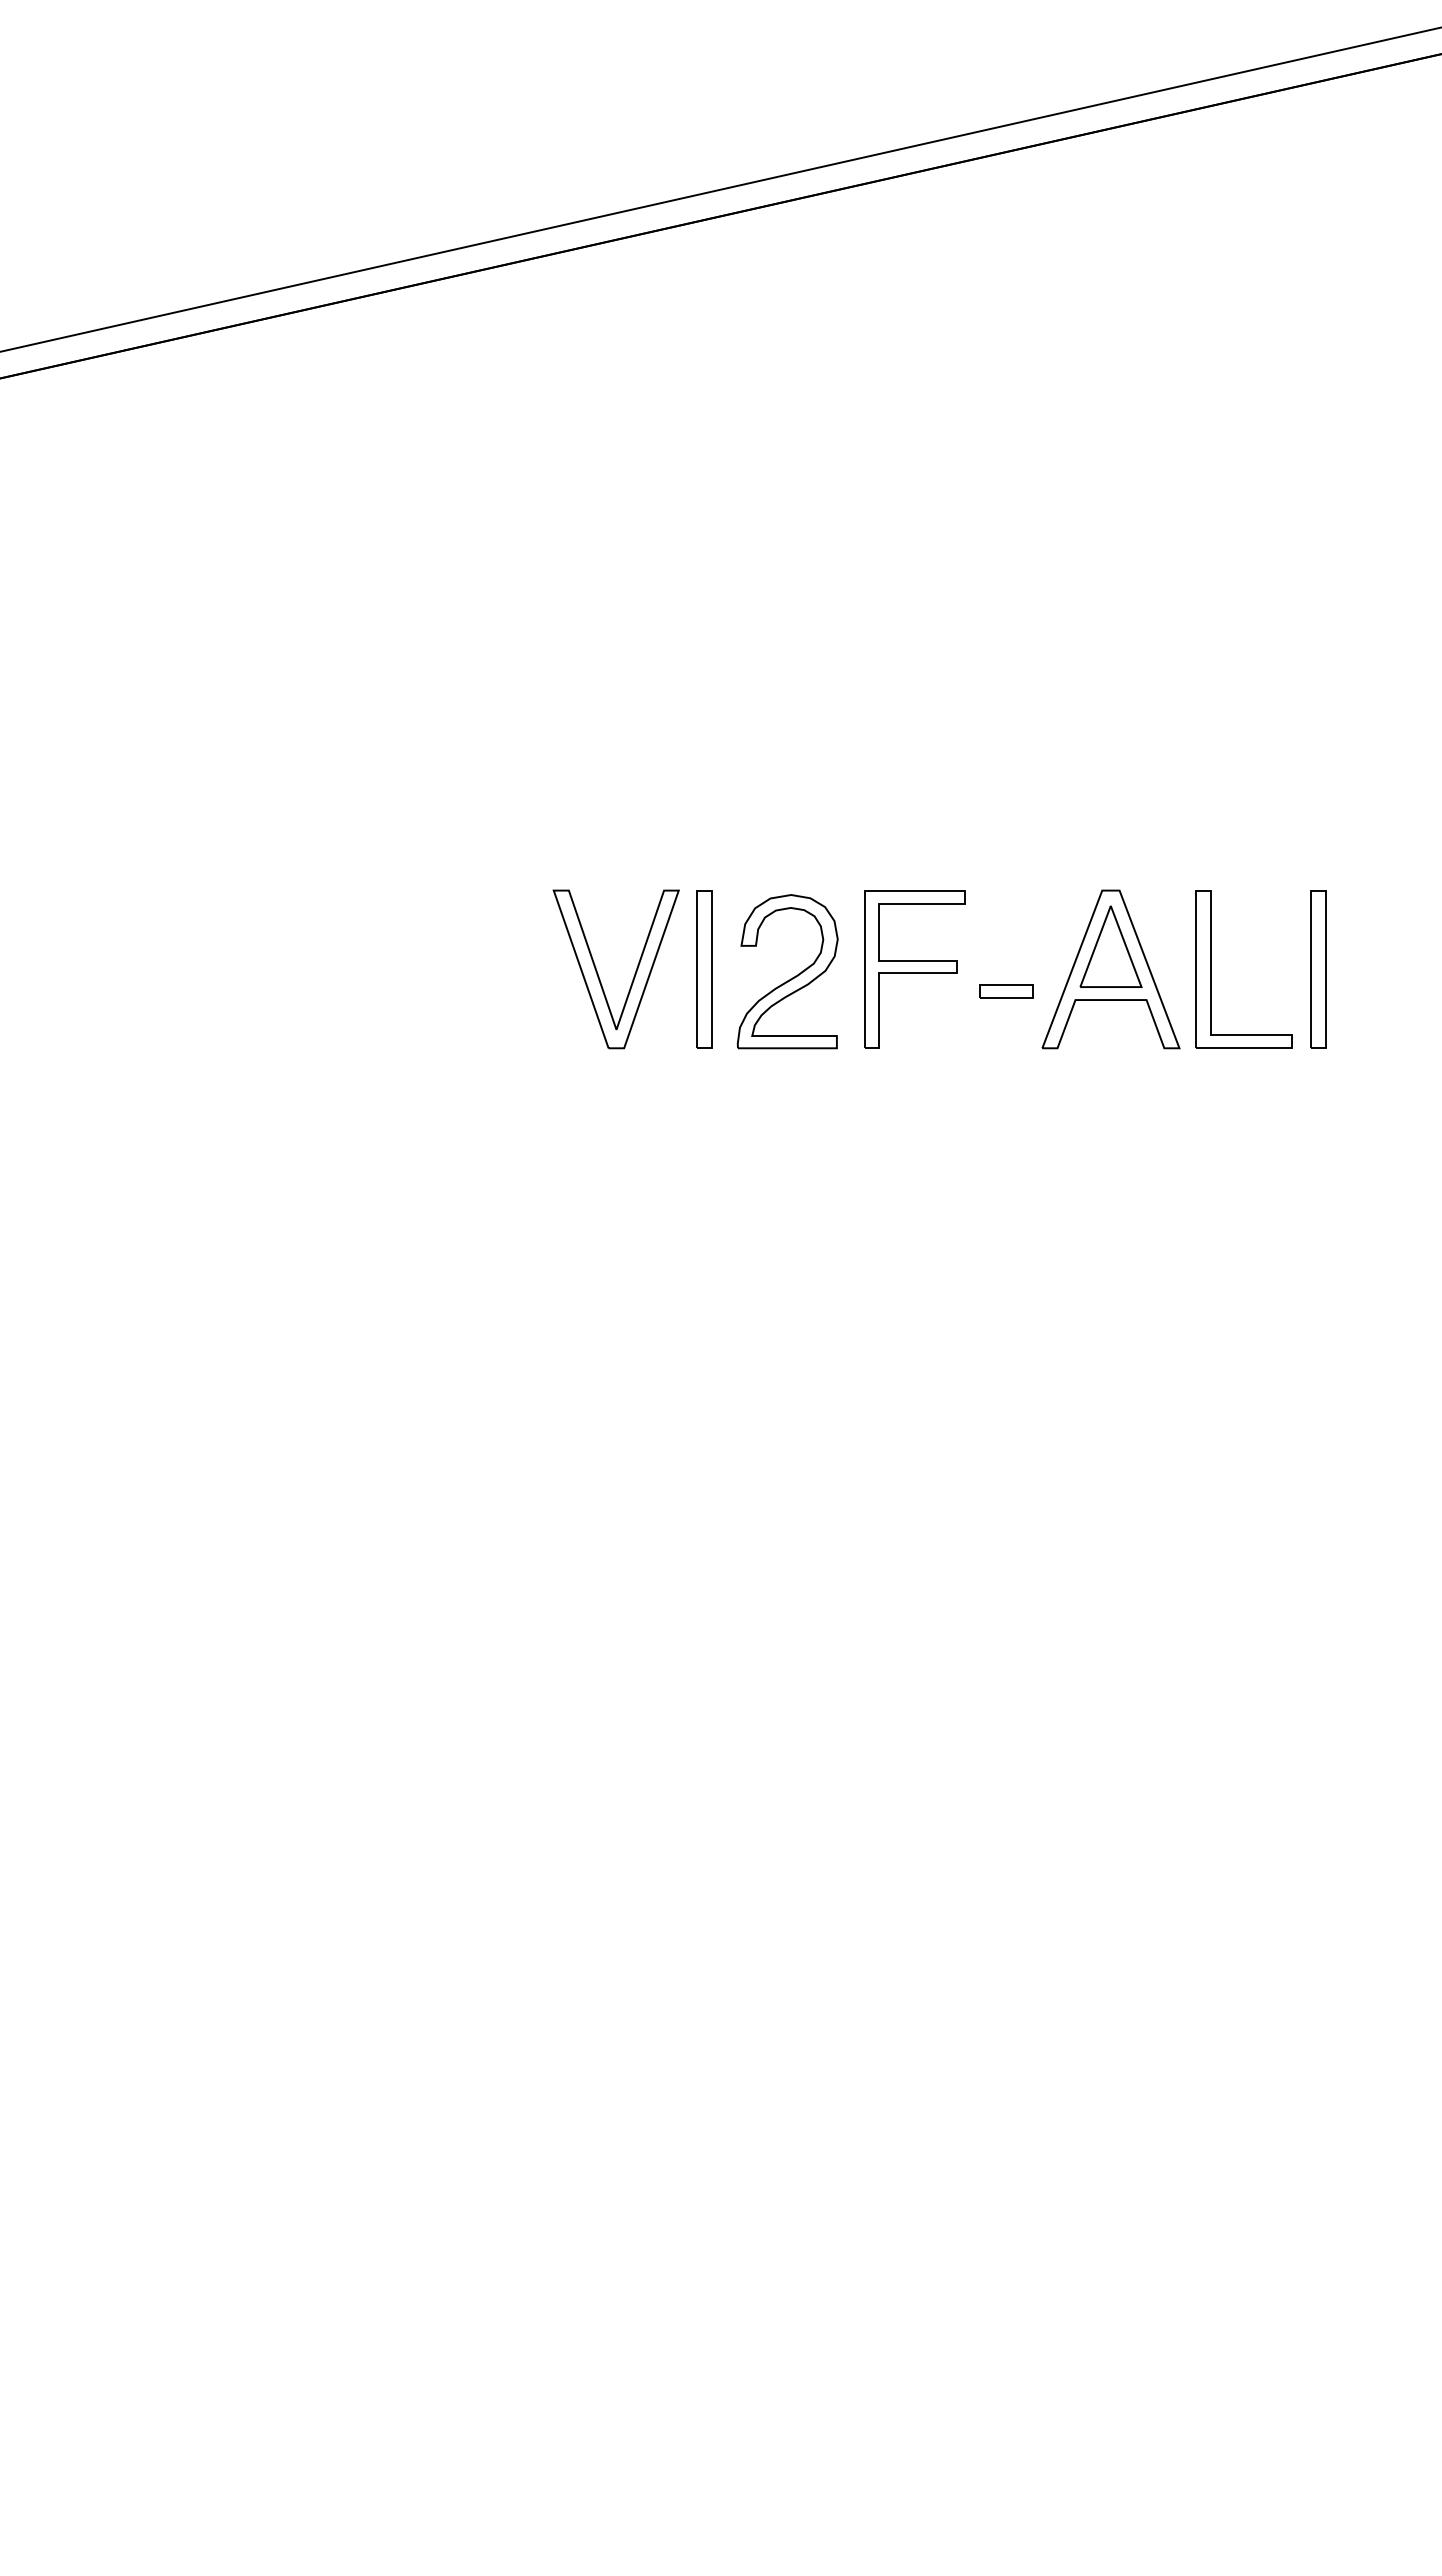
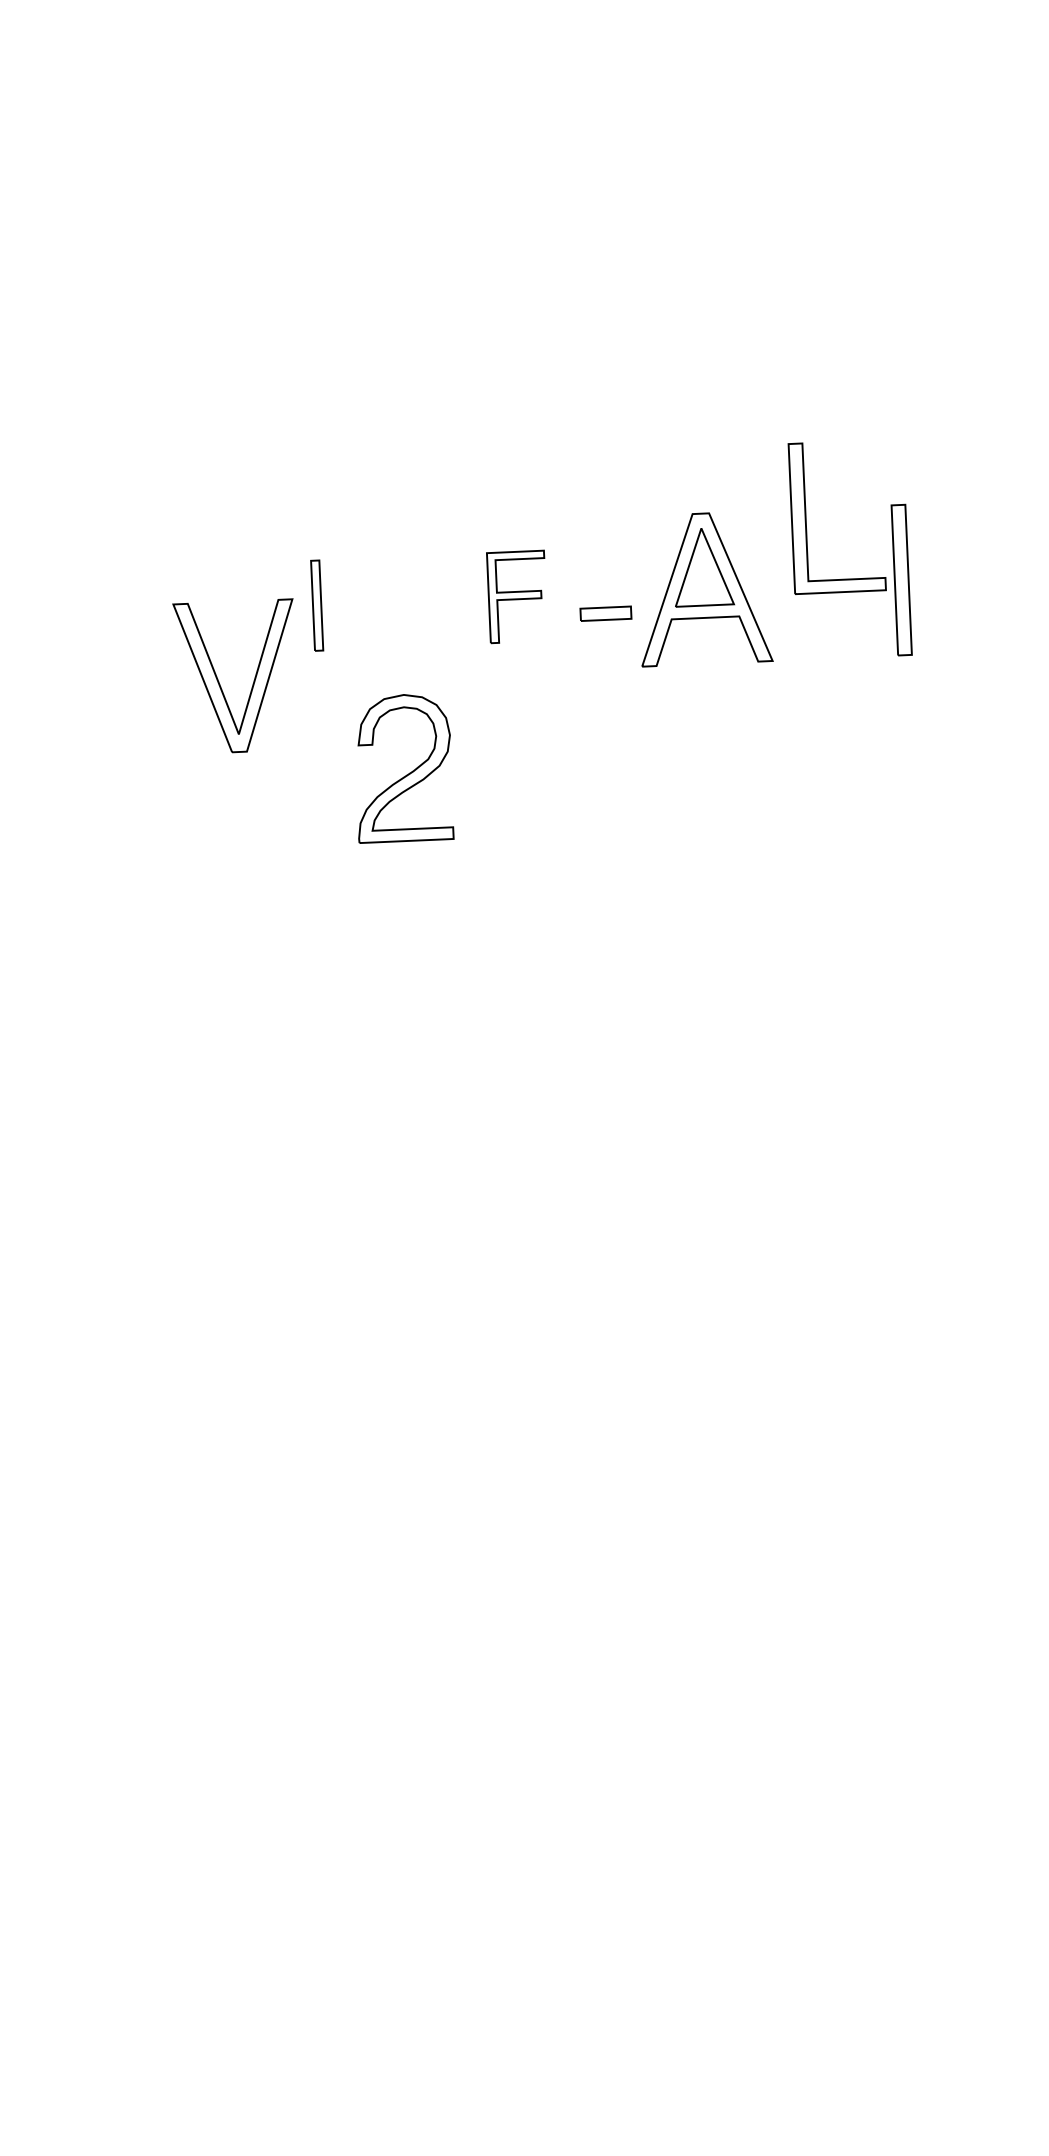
part: (704, 969) -> (317, 605), size x0.6
part: (914, 969) -> (517, 597), size x0.6
part: (1211, 969) -> (806, 518), moved
part: (598, 973) -> (219, 681), moved
part: (790, 978) -> (406, 774), moved

